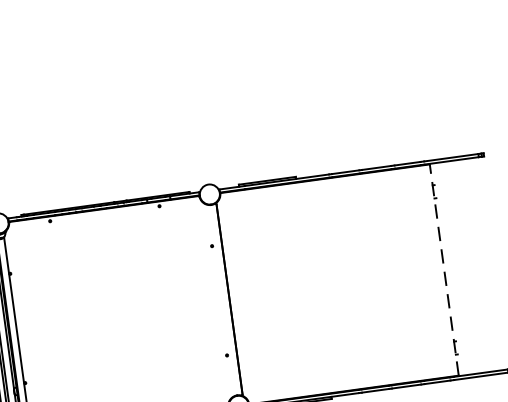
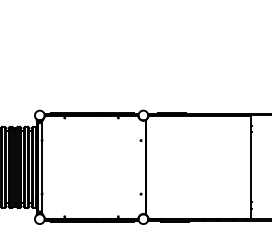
line: (444, 270) -> (251, 167), dashed -> solid

